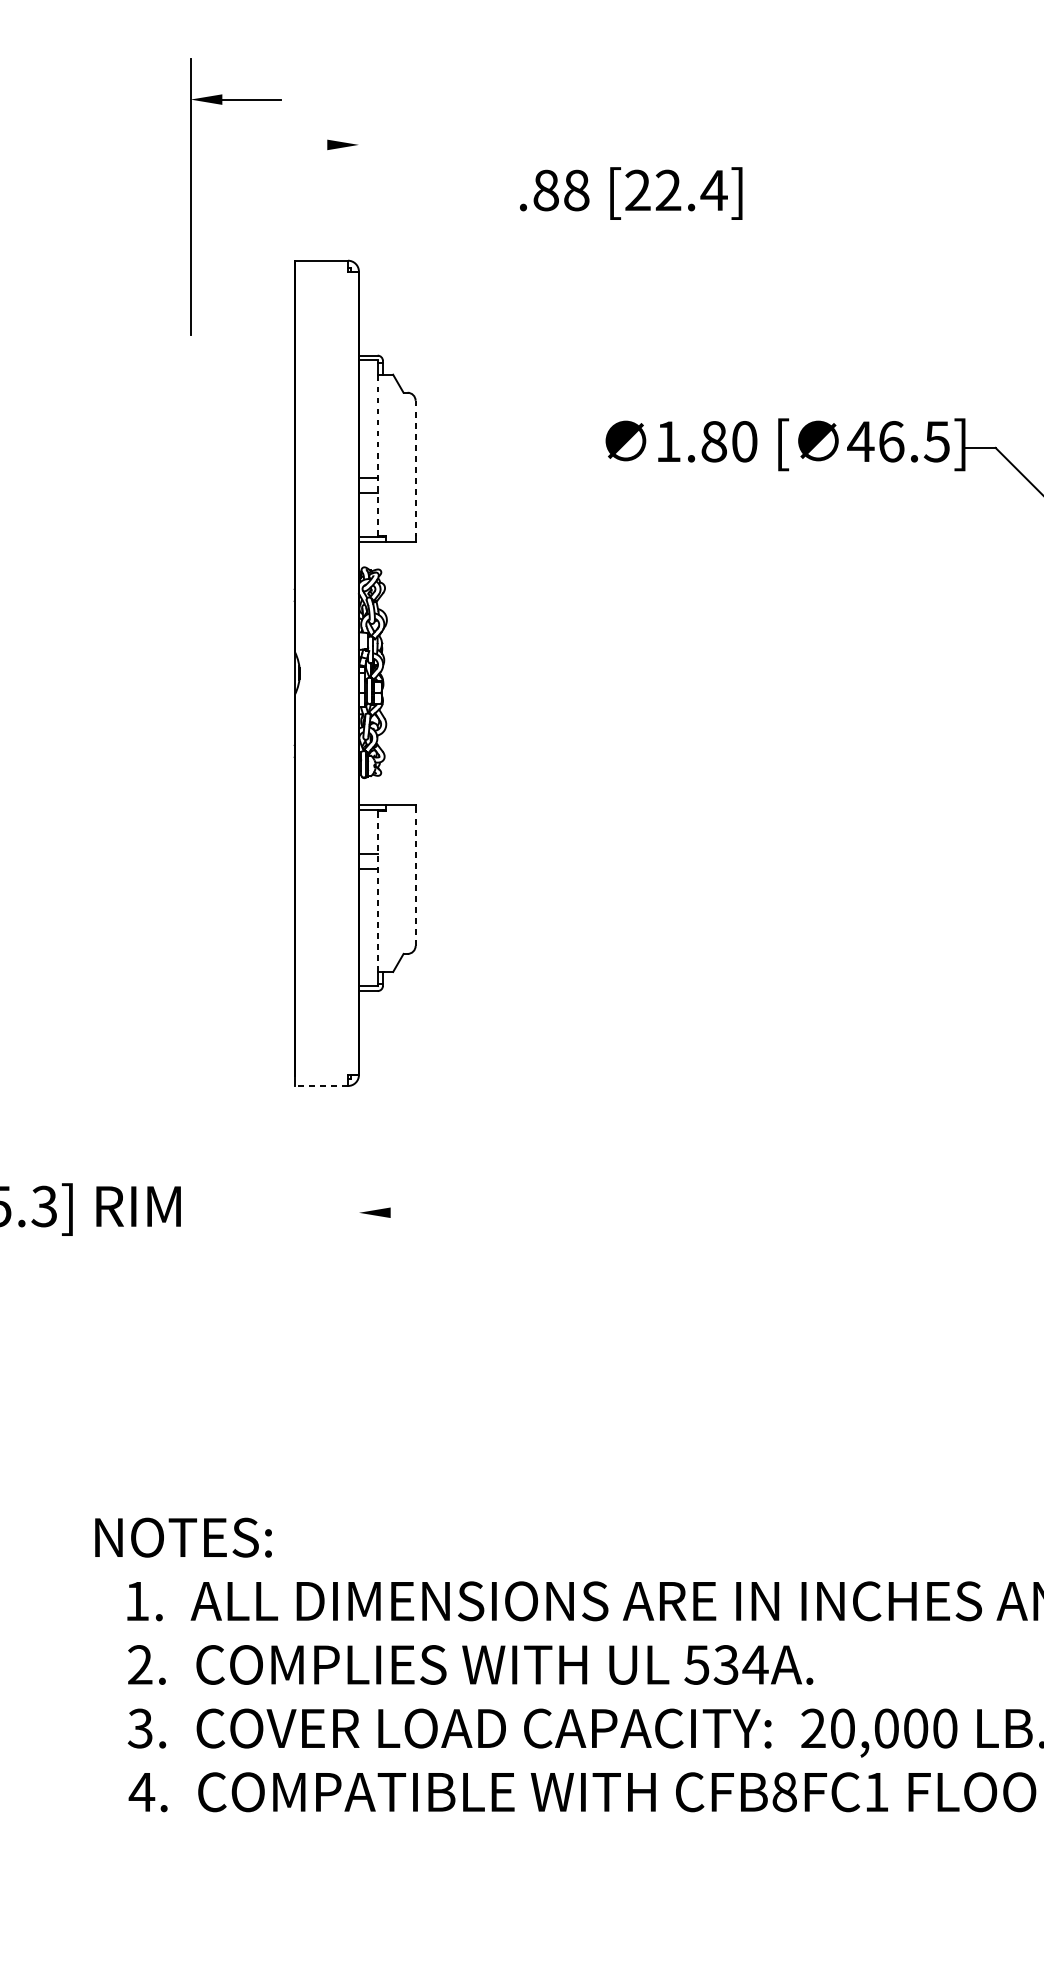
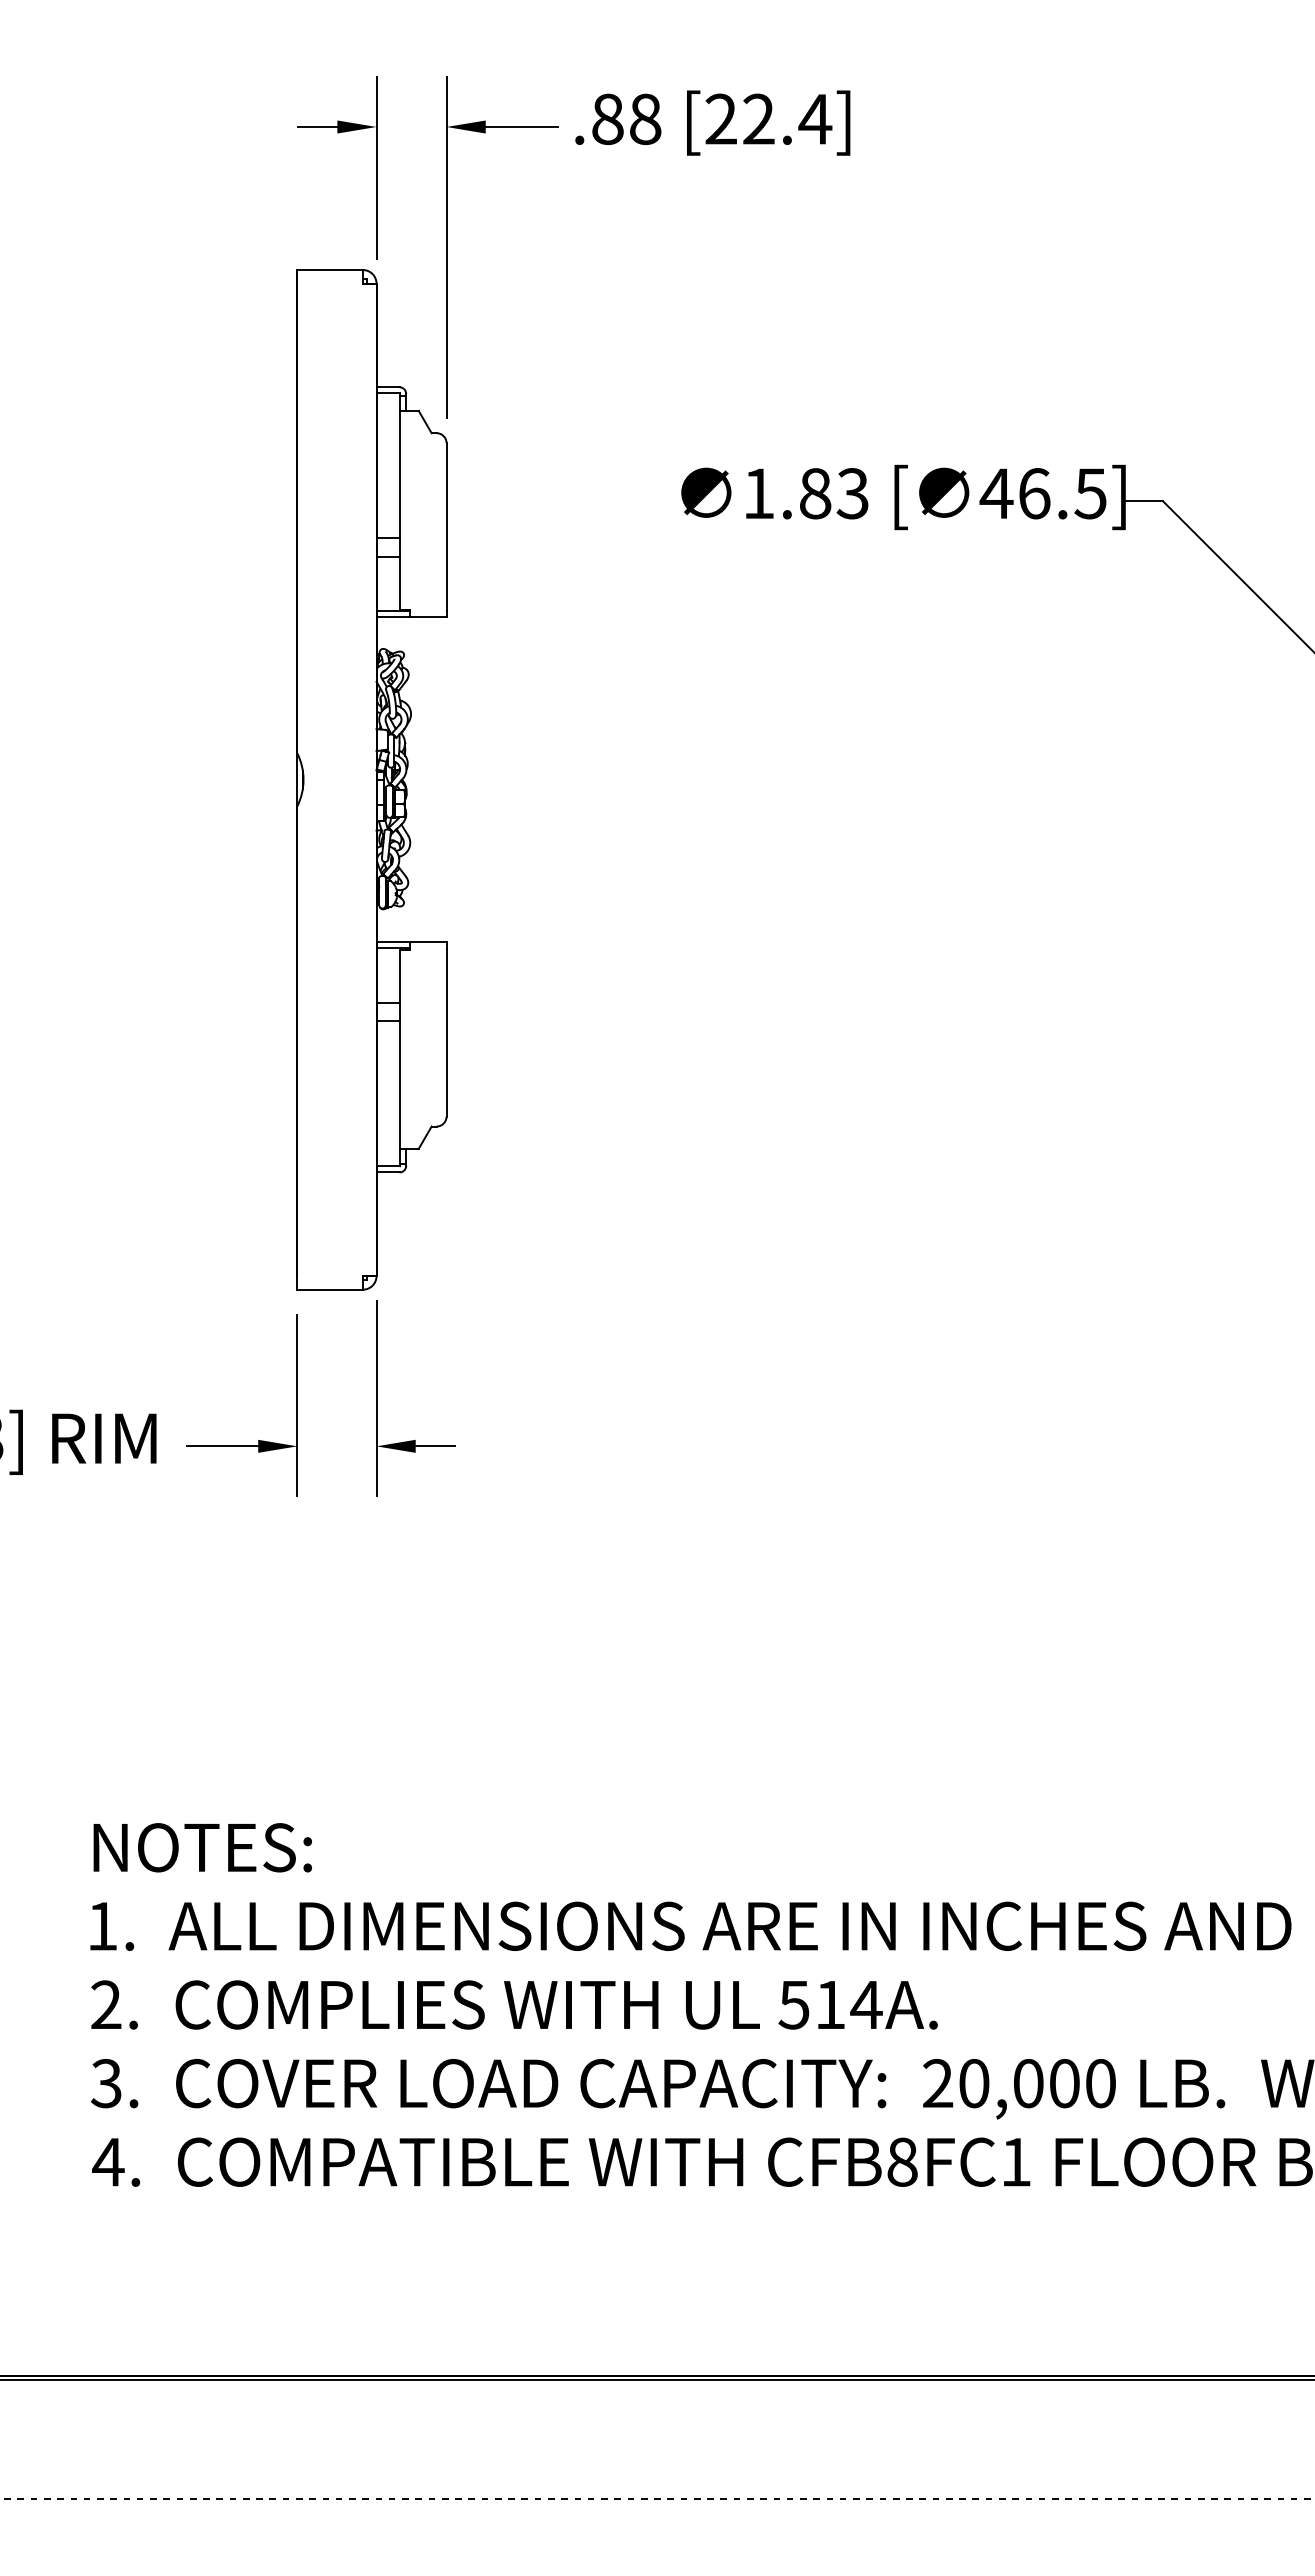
line: (311, 144) -> (317, 126), added
line: (358, 177) -> (376, 167), added
text: (630, 193) -> (712, 122), moved
part: (191, 197) -> (447, 247), moved
text: (744, 441) -> (852, 493), 1.80 -> 1.83
line: (378, 454) -> (400, 509), dashed -> solid
line: (415, 468) -> (446, 526), dashed -> solid
line: (415, 877) -> (446, 1032), dashed -> solid
line: (378, 890) -> (400, 1048), dashed -> solid
line: (321, 1085) -> (330, 1289), dashed -> solid
line: (358, 1174) -> (376, 1398), added
part: (263, 1208) -> (258, 1440), added
line: (405, 1212) -> (434, 1446), added
text: (183, 1537) -> (202, 1847), moved
text: (725, 1664) -> (829, 2004), 534A. -> 514A.

